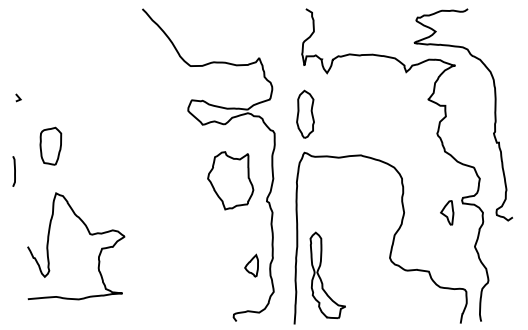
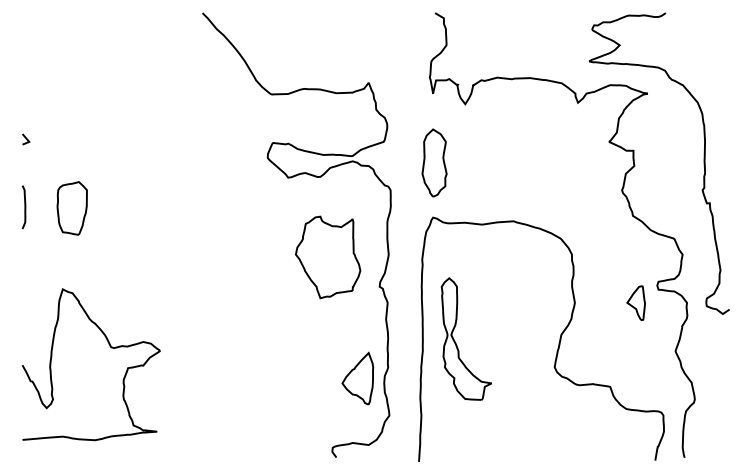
curve: (14, 171) -> (24, 207), moved
curve: (88, 233) -> (109, 346), moved
part: (251, 265) -> (357, 378), size x1.67
part: (320, 278) -> (456, 343), moved

